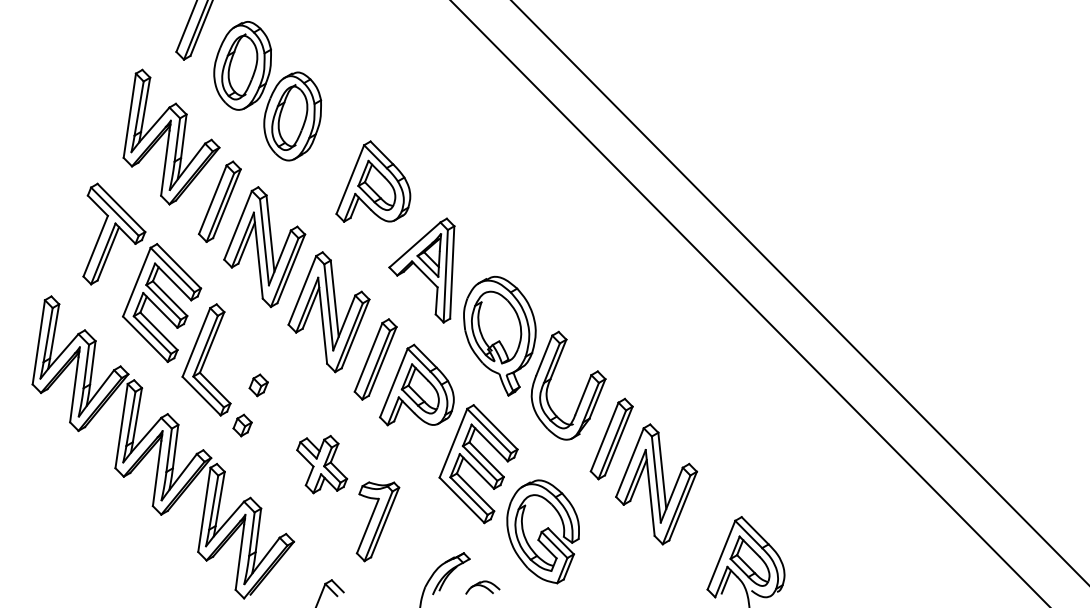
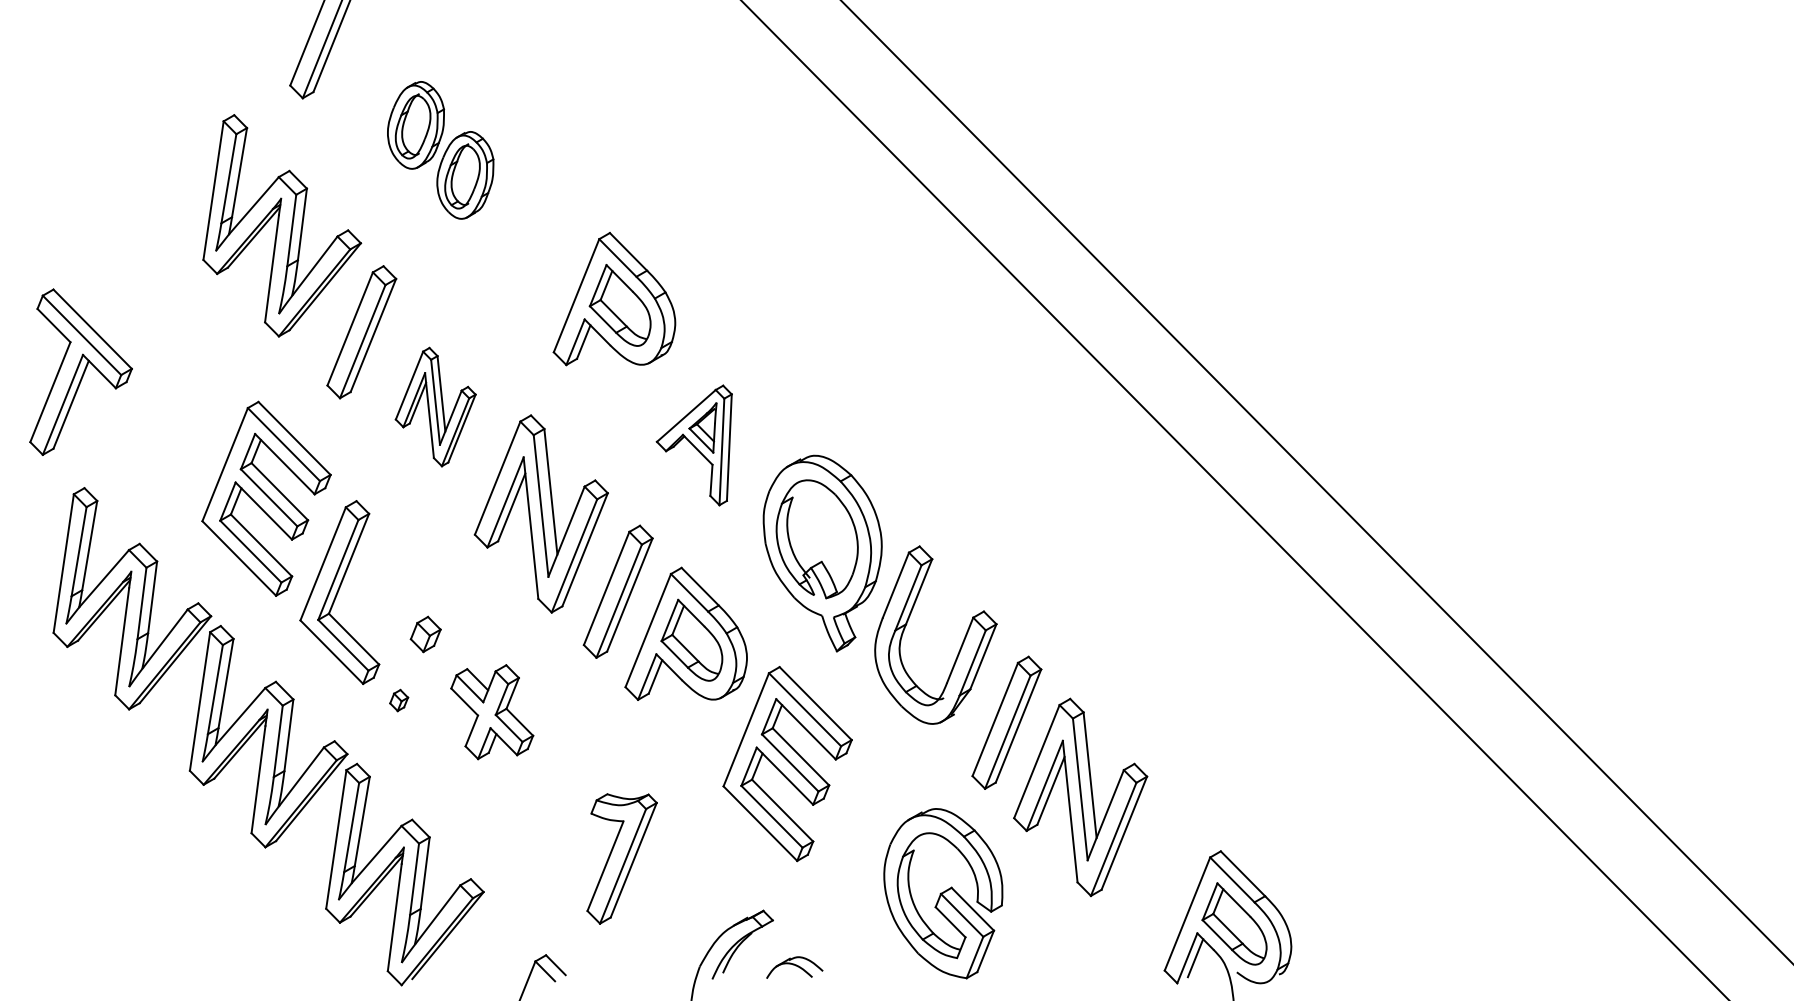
part: (267, 91) -> (440, 150), size x0.6
part: (114, 233) -> (81, 371), moved
part: (264, 247) -> (435, 407), size x0.6
part: (421, 270) -> (693, 445), size x0.7
part: (242, 425) -> (399, 700), size x0.6
part: (322, 464) -> (492, 712), moved
part: (542, 531) -> (942, 893), moved

